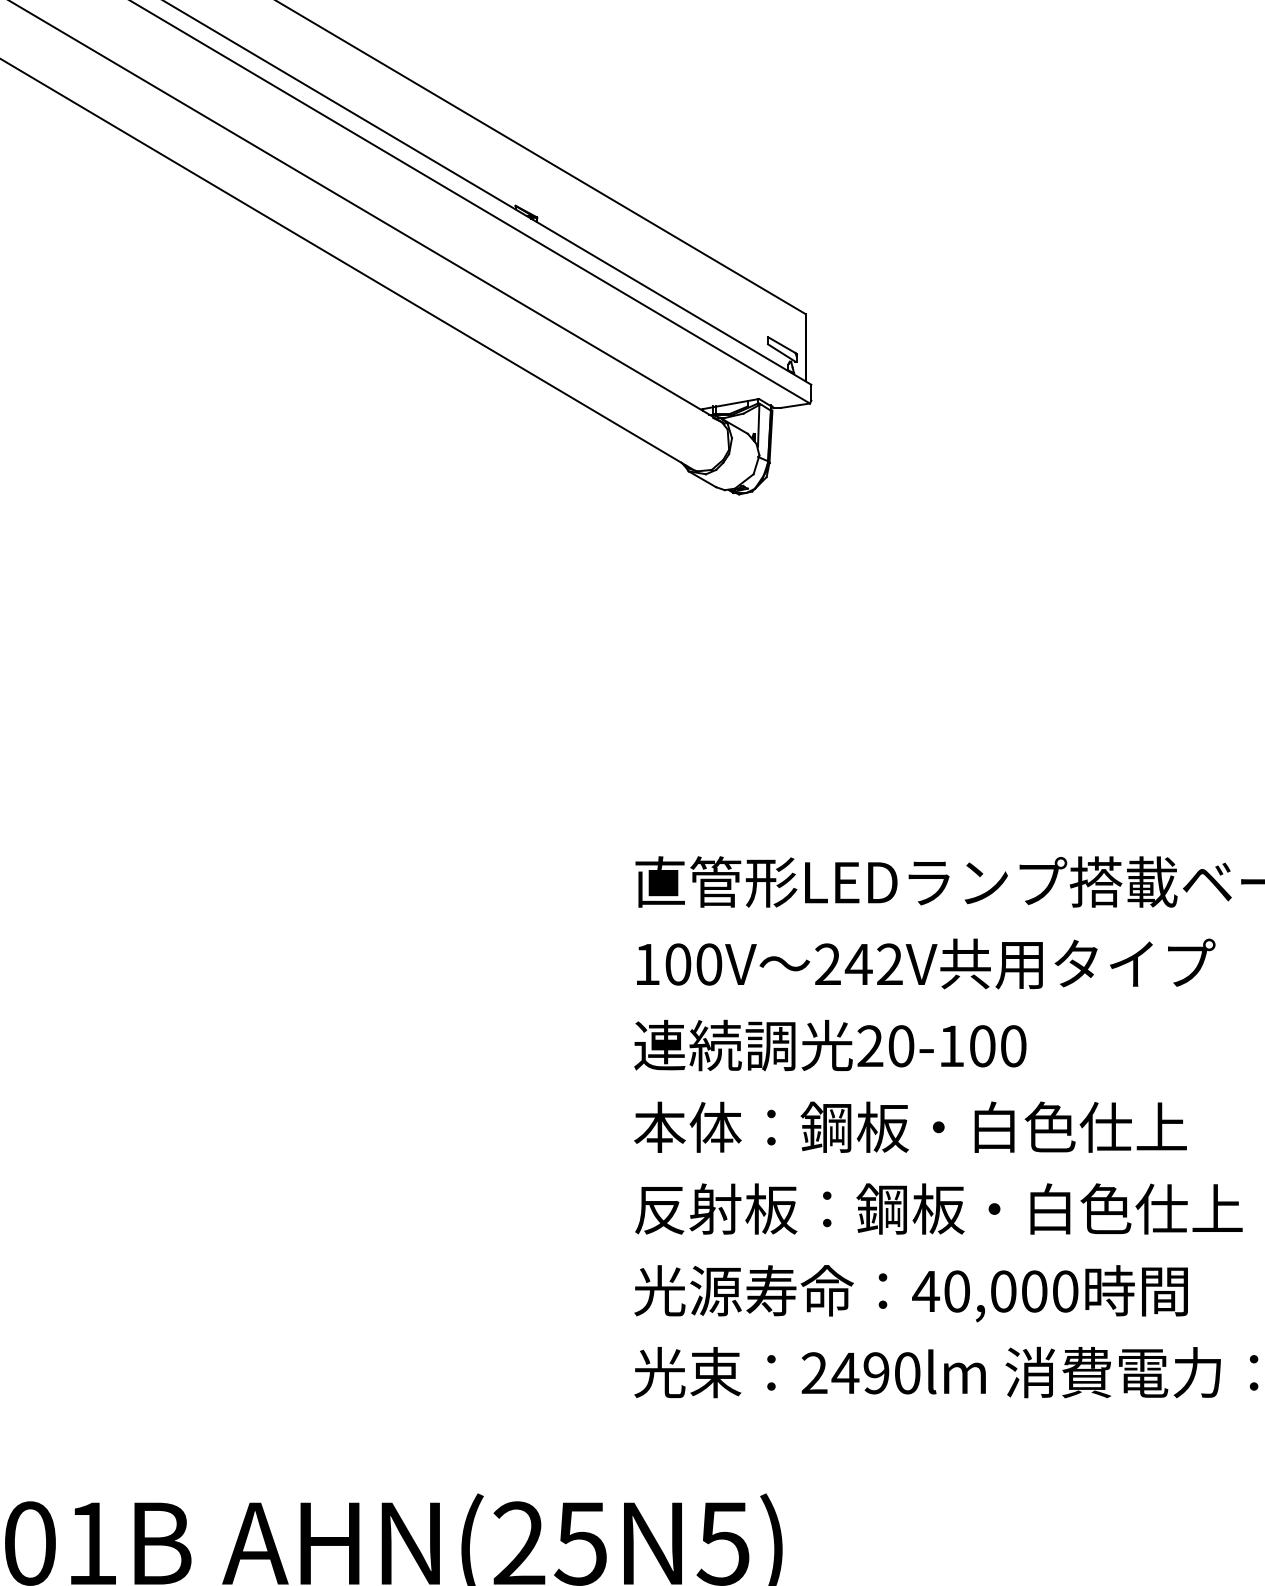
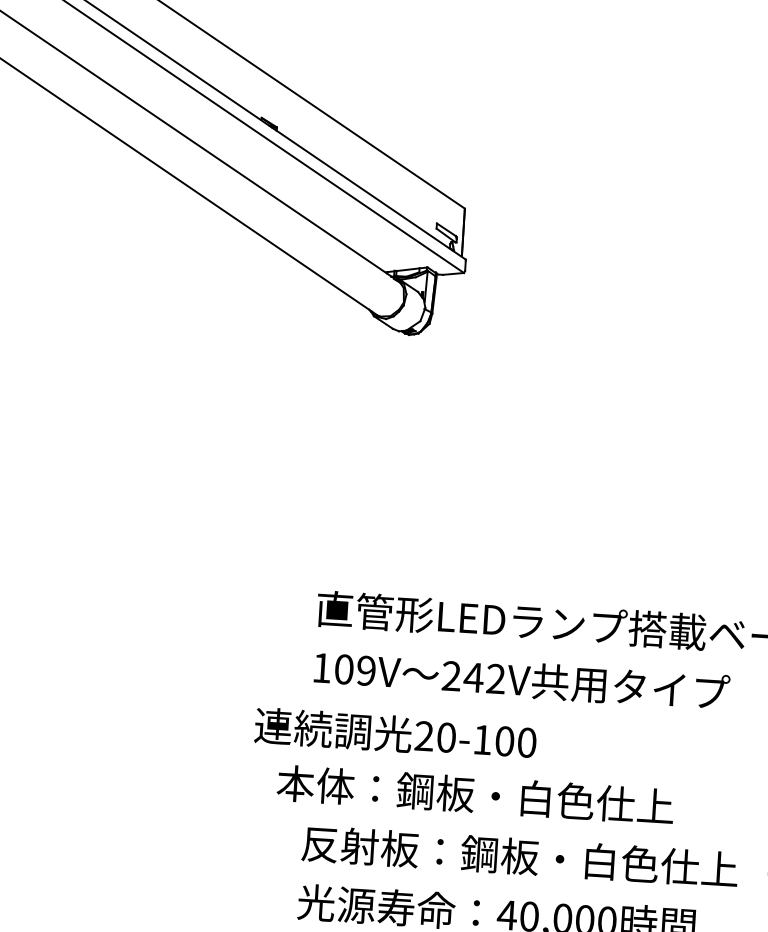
text: (709, 964) -> (366, 670), 100V -> 109V
text: (830, 1045) -> (395, 733), moved
text: (910, 1126) -> (475, 794), moved

